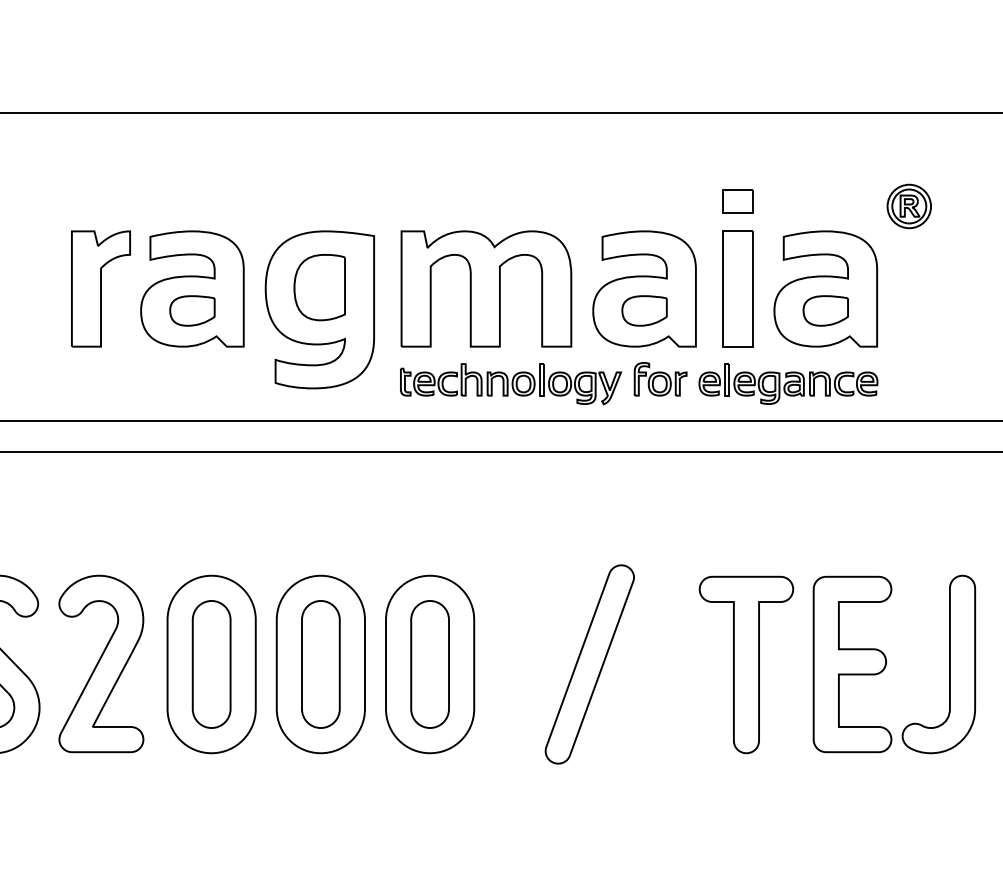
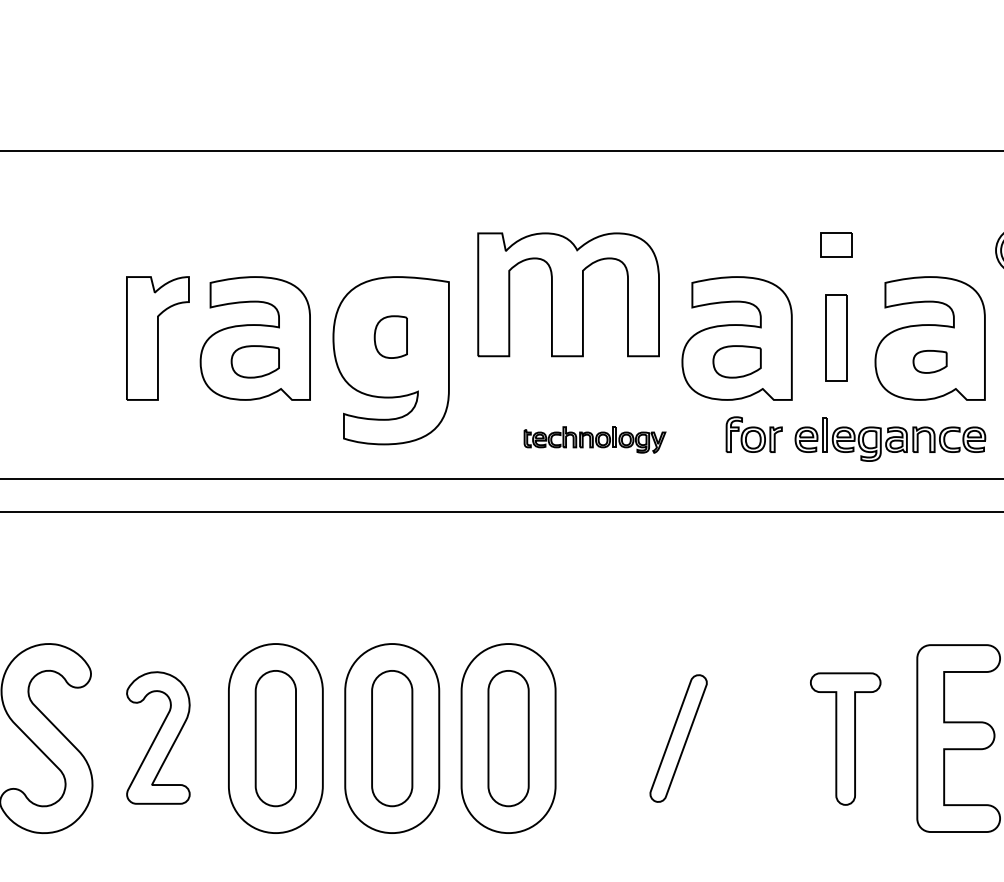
part: (319, 287) -> (390, 336), size x0.6
part: (486, 288) -> (568, 294), moved
part: (737, 288) -> (836, 337), size x0.7
part: (825, 310) -> (929, 361), size x0.7
part: (511, 384) -> (595, 440), size x0.6
part: (101, 663) -> (158, 737), size x0.7
part: (589, 664) -> (678, 738), size x0.6
part: (746, 664) -> (845, 738), size x0.7

